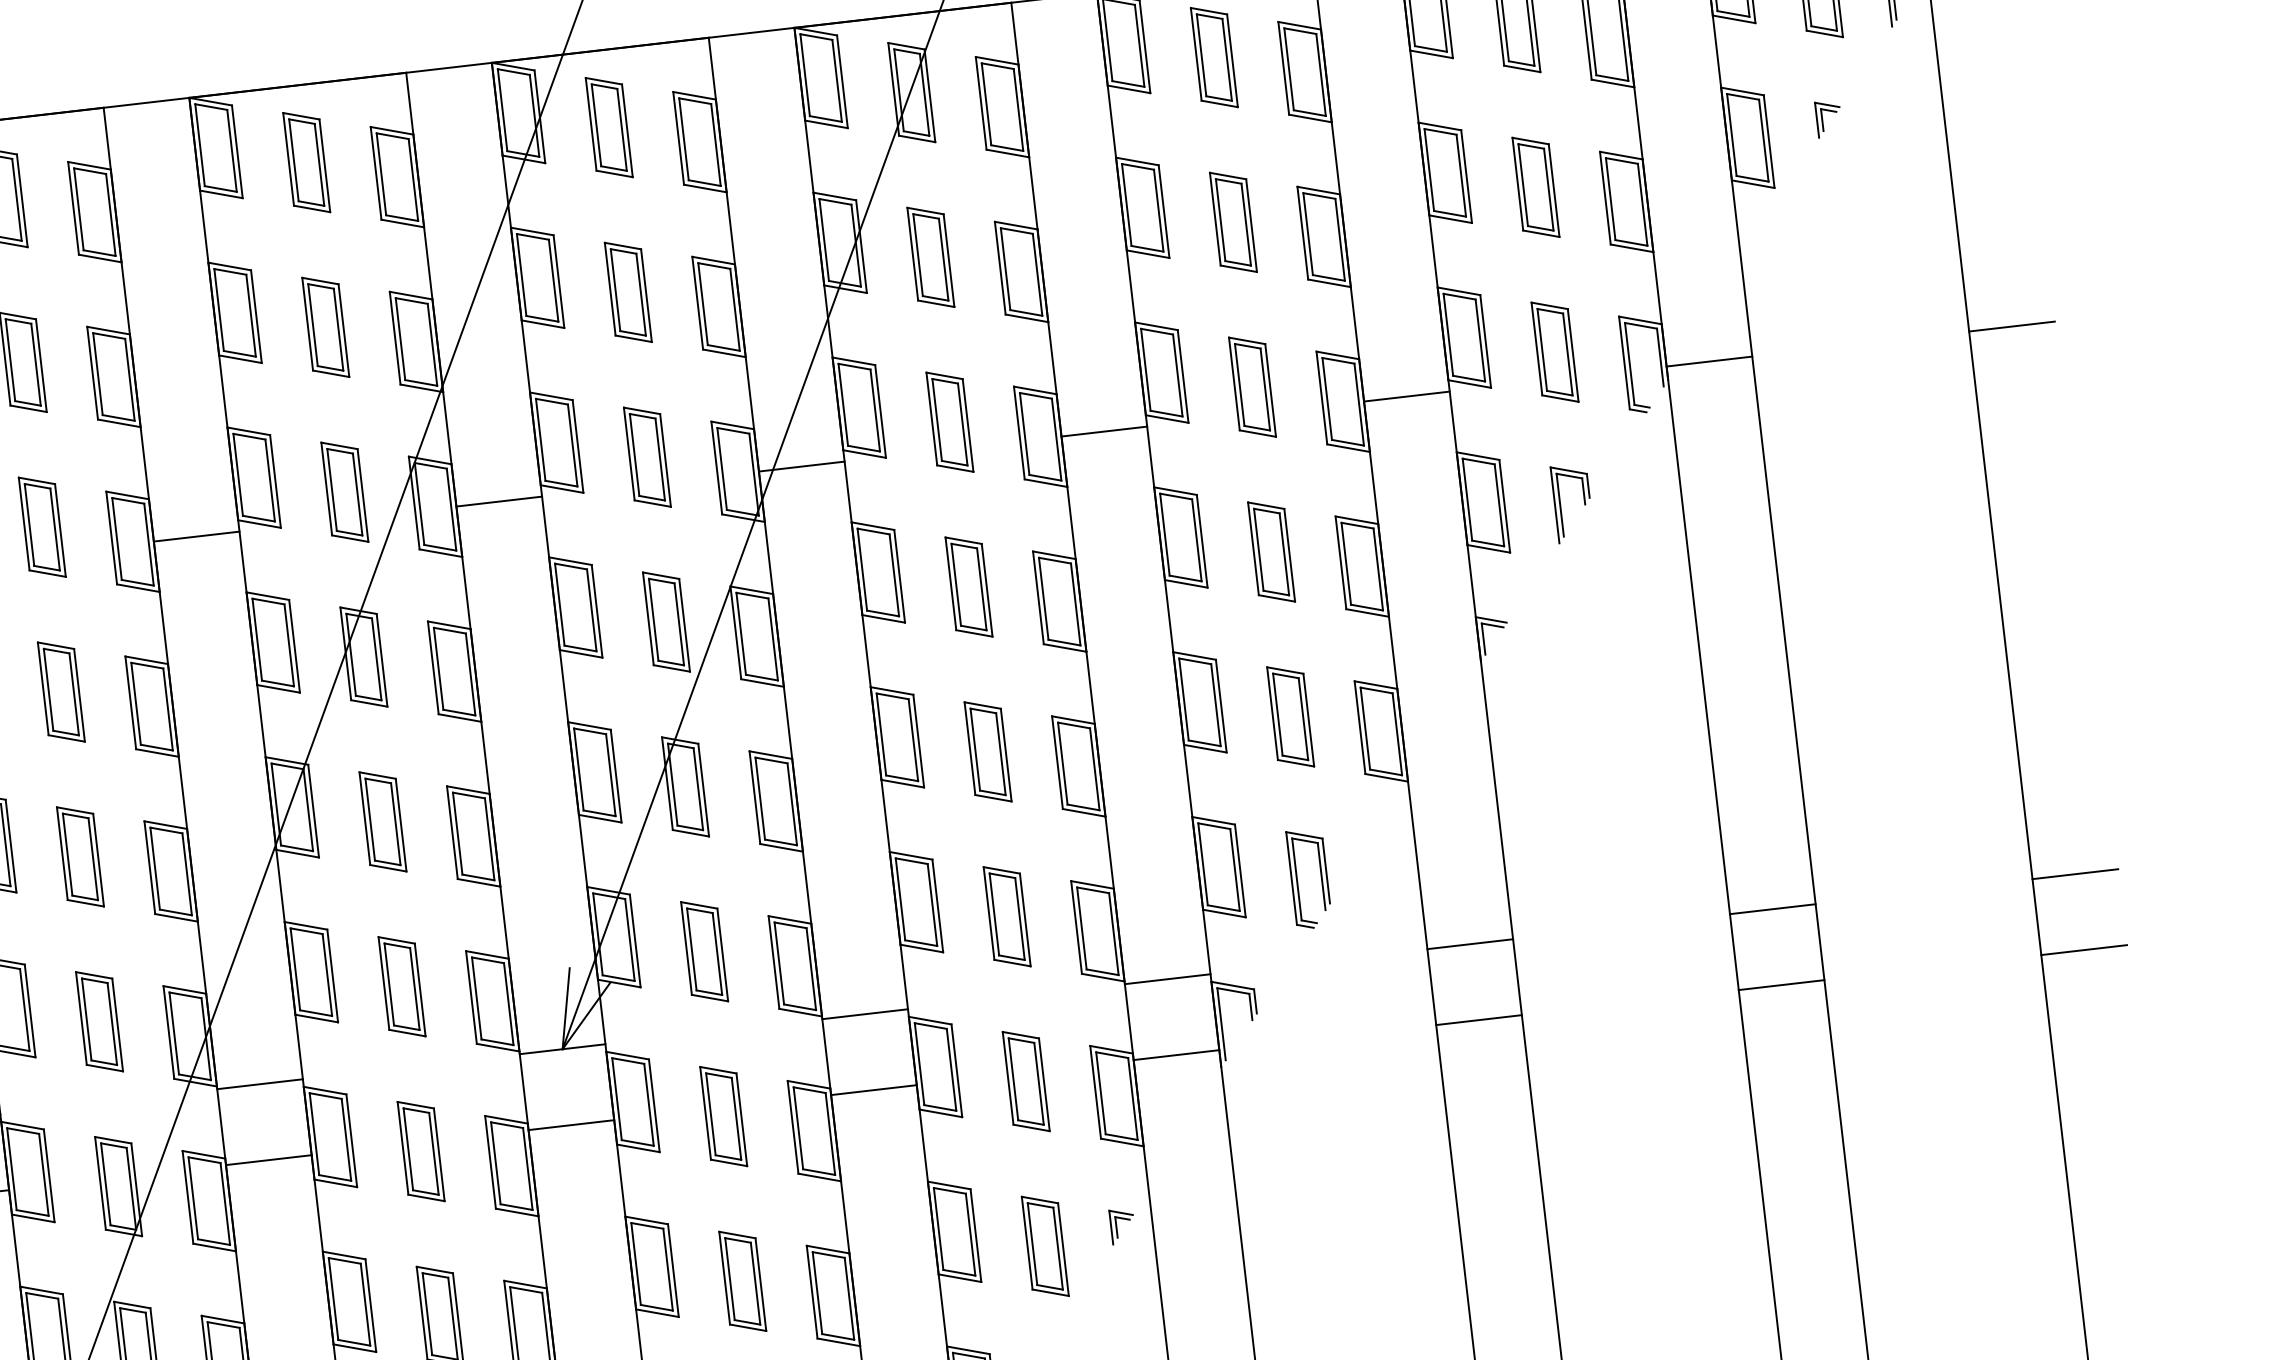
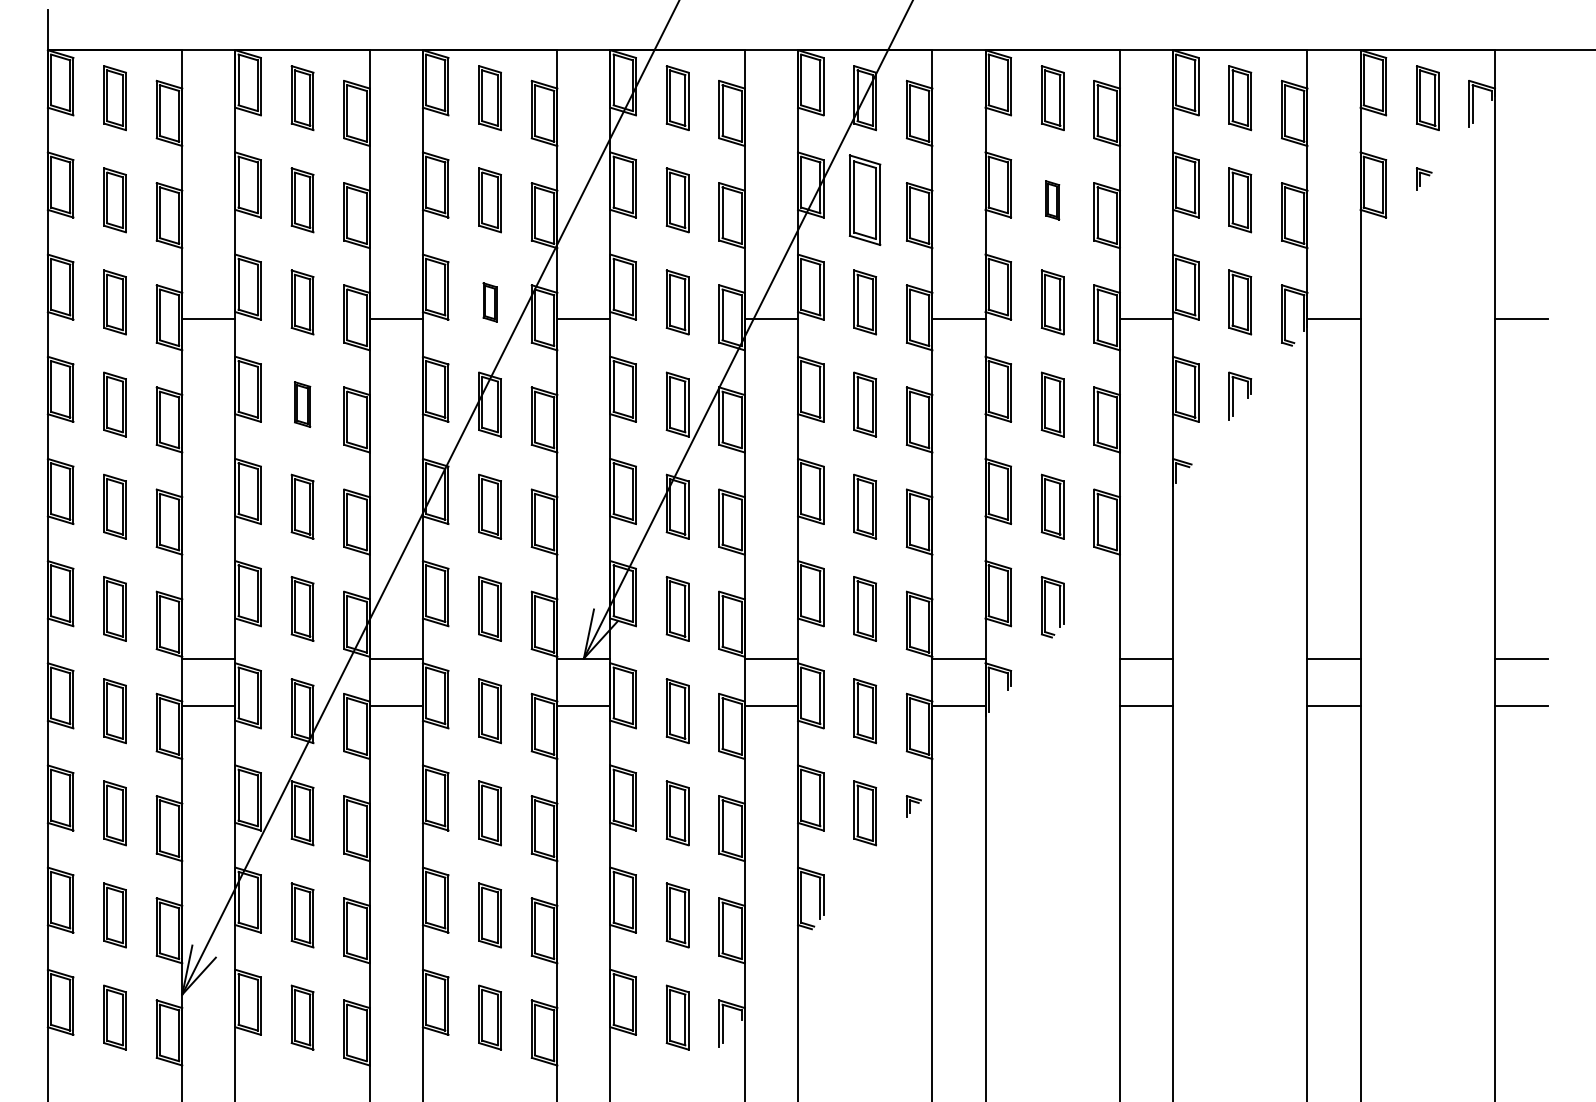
part: (1233, 222) -> (1052, 200), size x0.6
part: (931, 257) -> (865, 200), size x1.4
part: (343, 492) -> (489, 302), size x0.6
part: (61, 691) -> (302, 404), size x0.7

